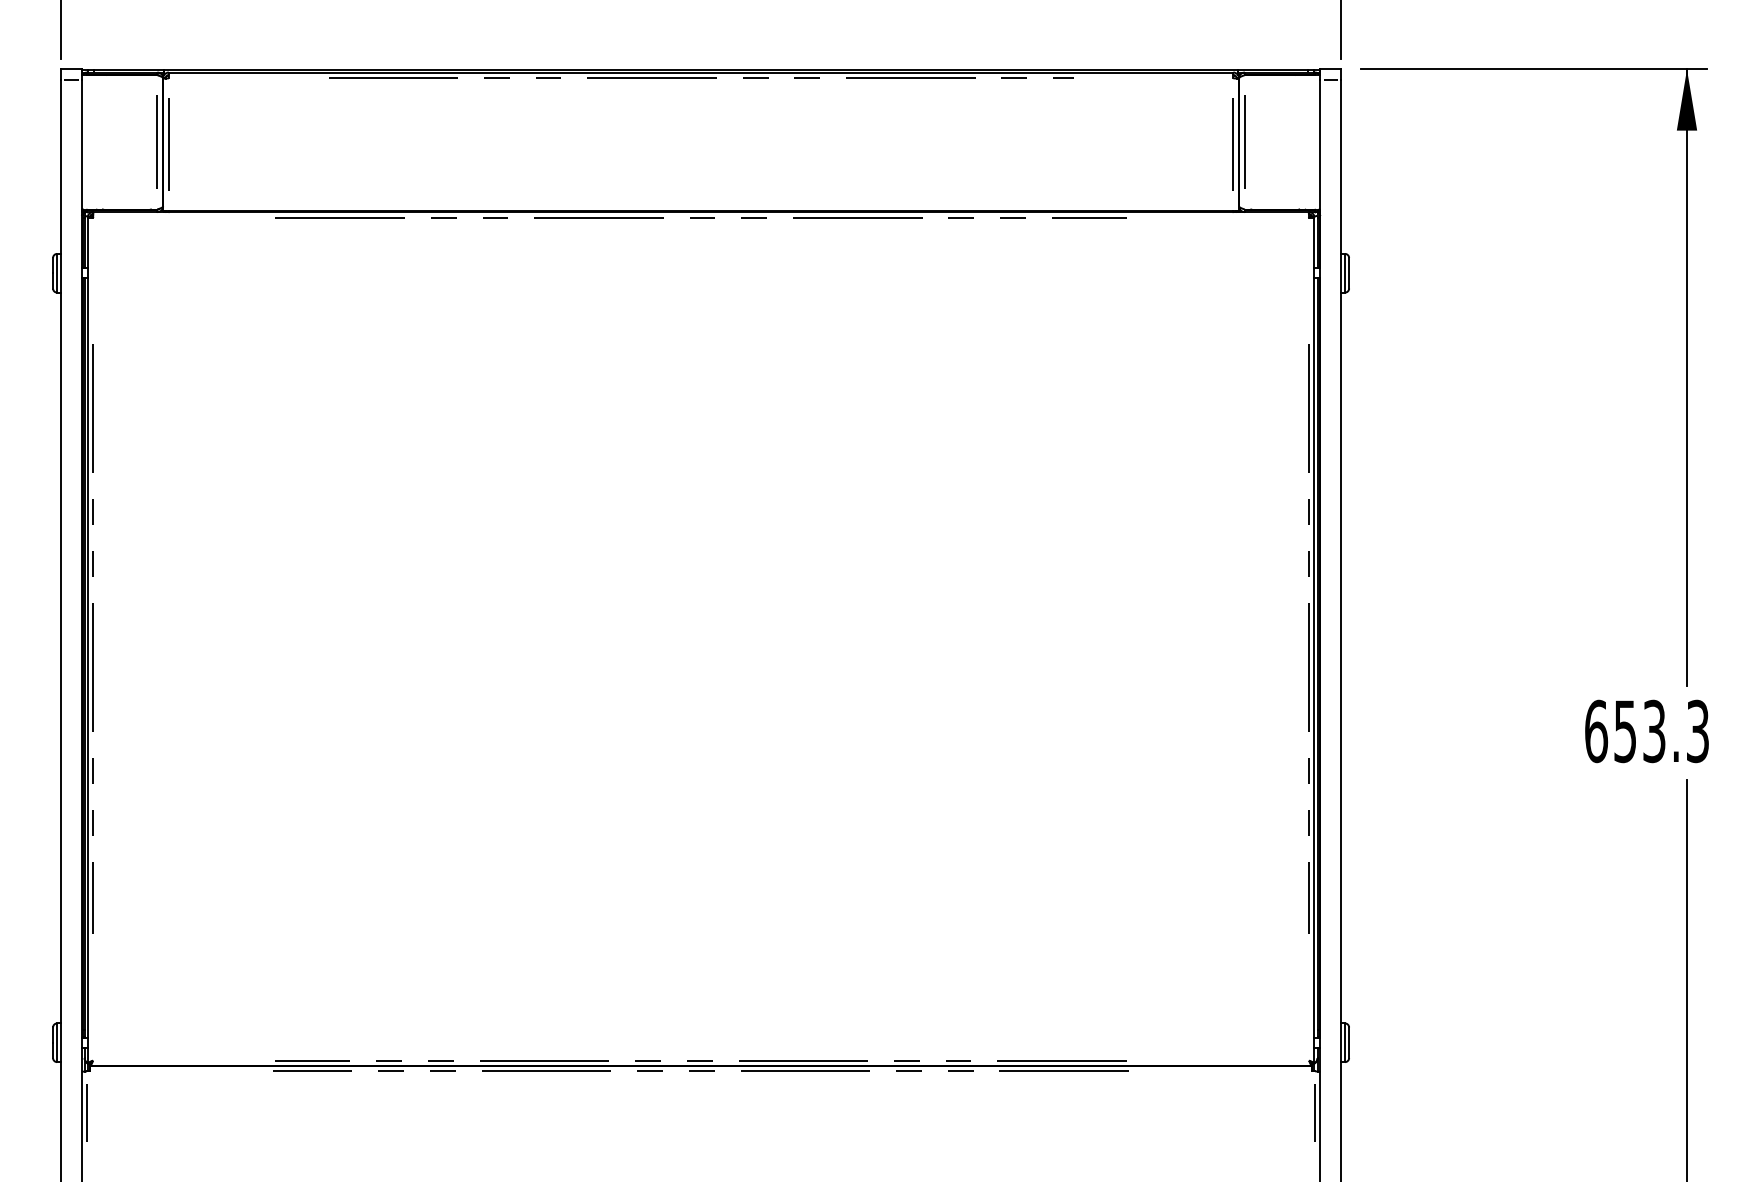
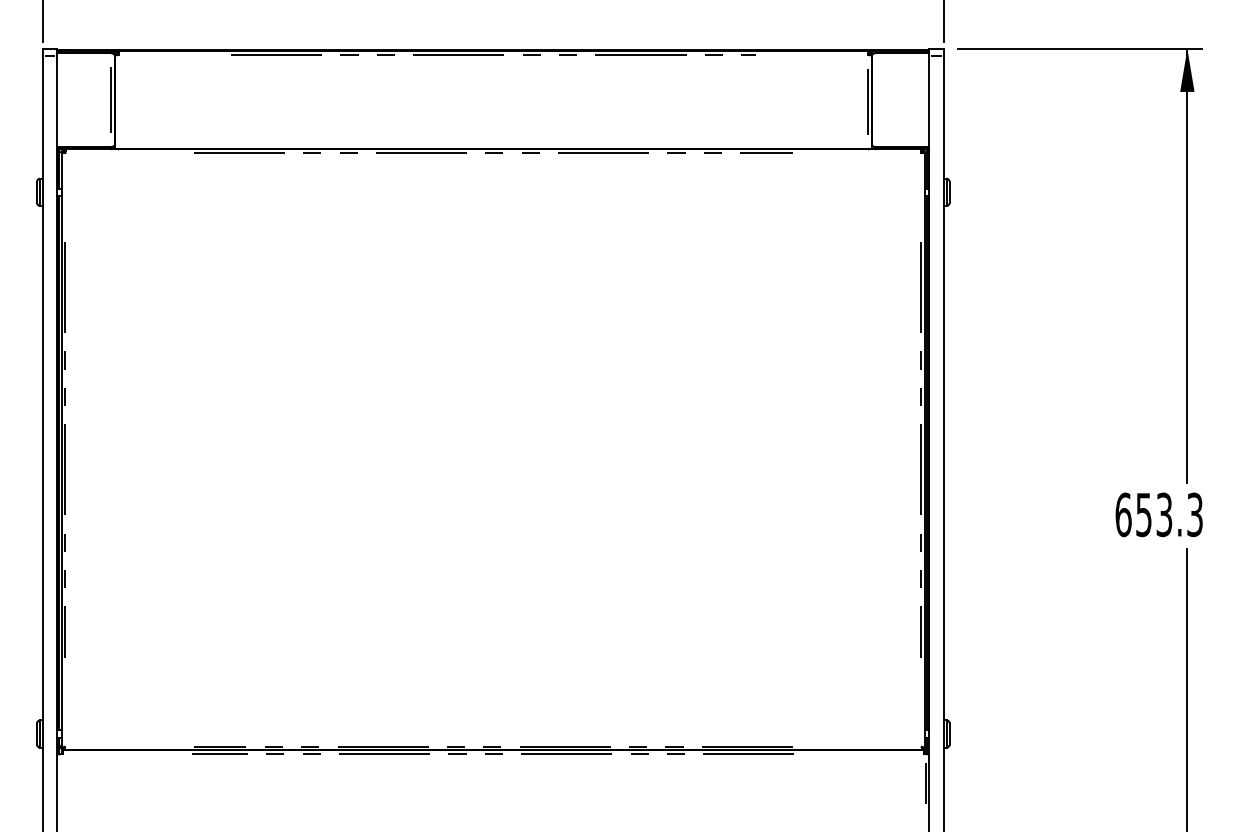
line: (1245, 142) -> (876, 100), removed
line: (168, 144) -> (118, 101), removed
line: (87, 1111) -> (61, 782), removed

